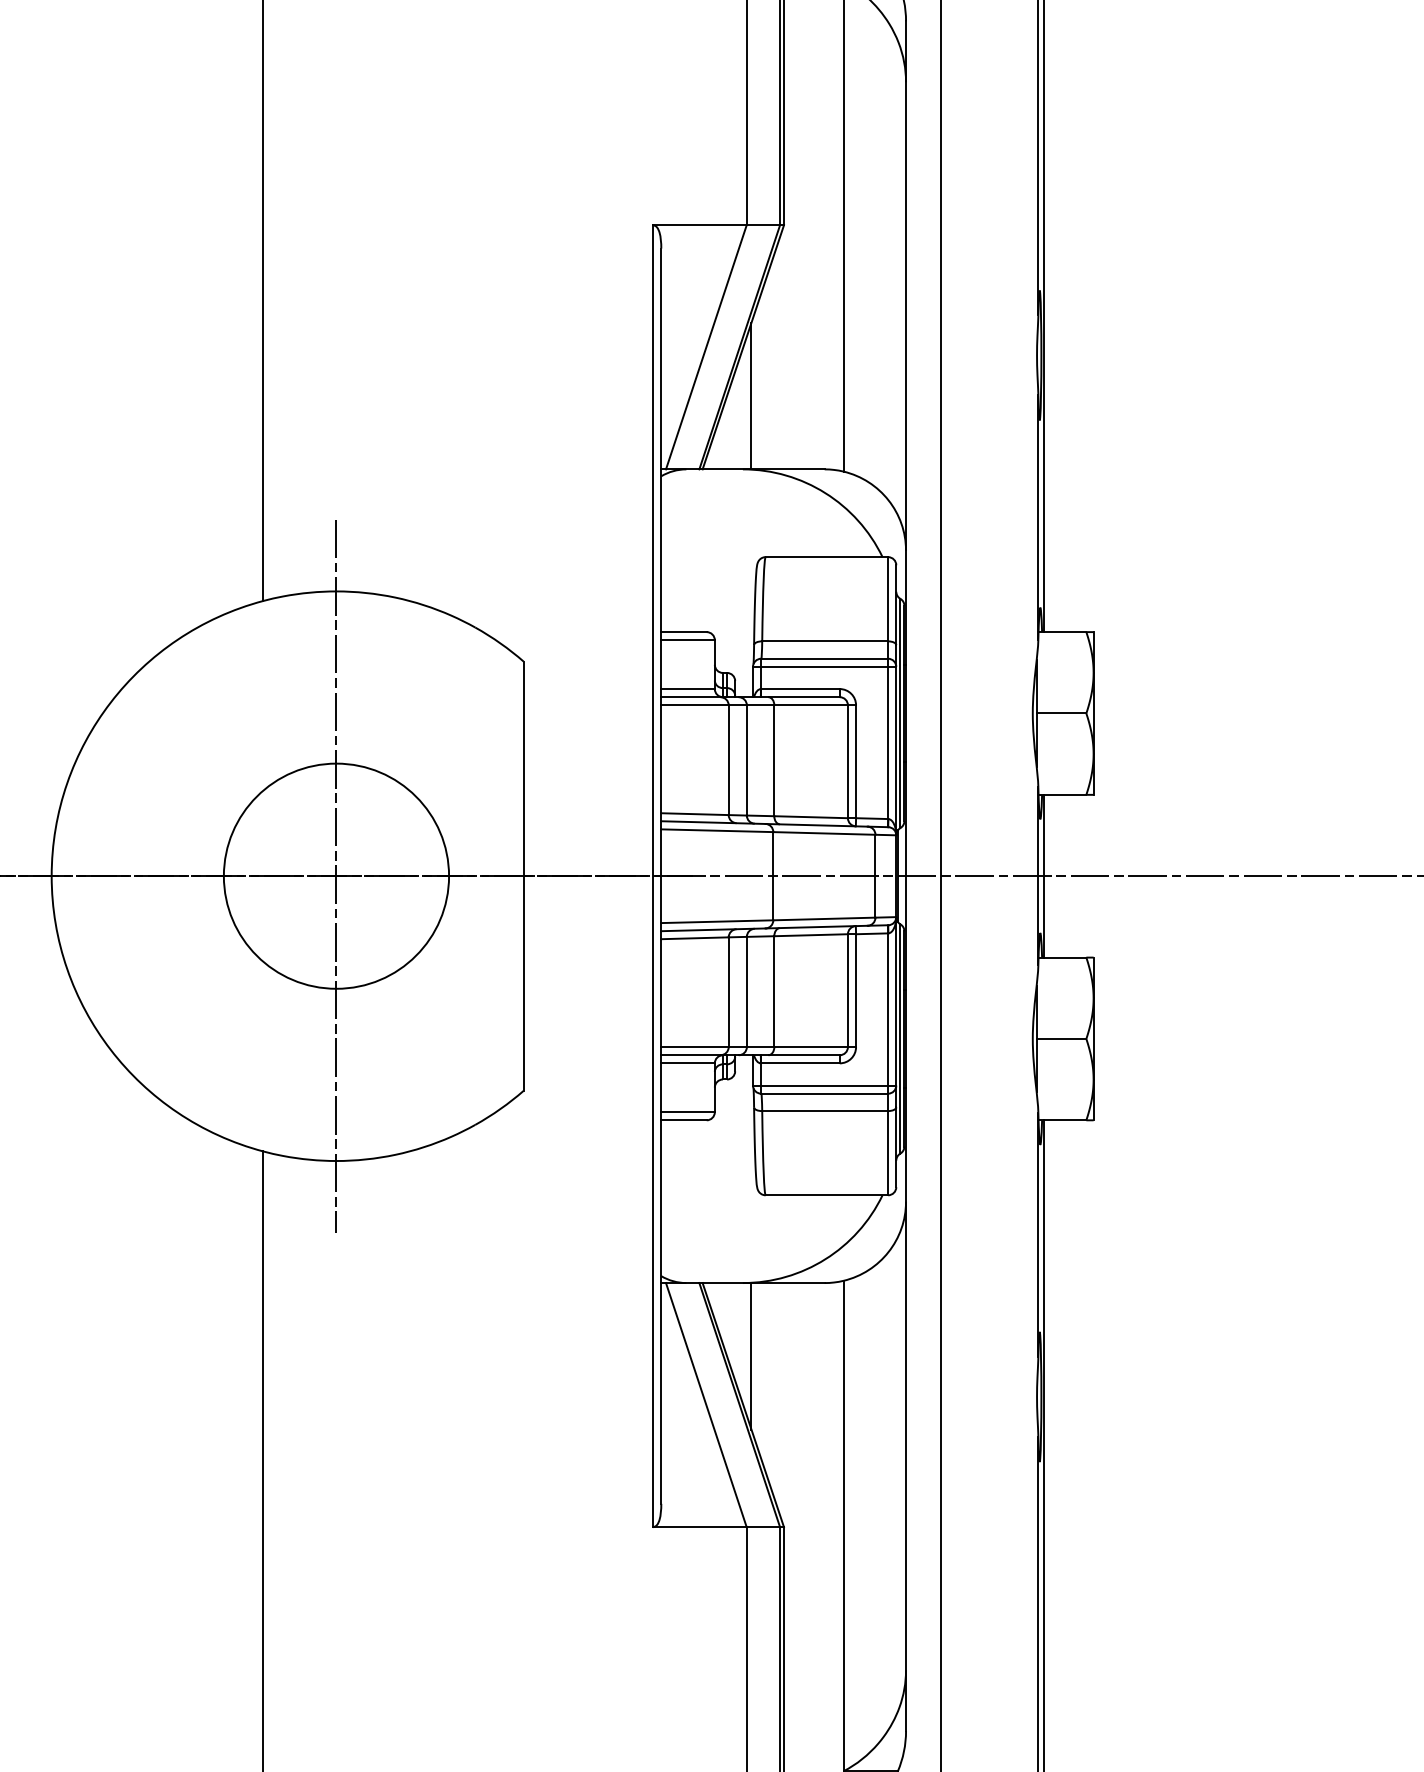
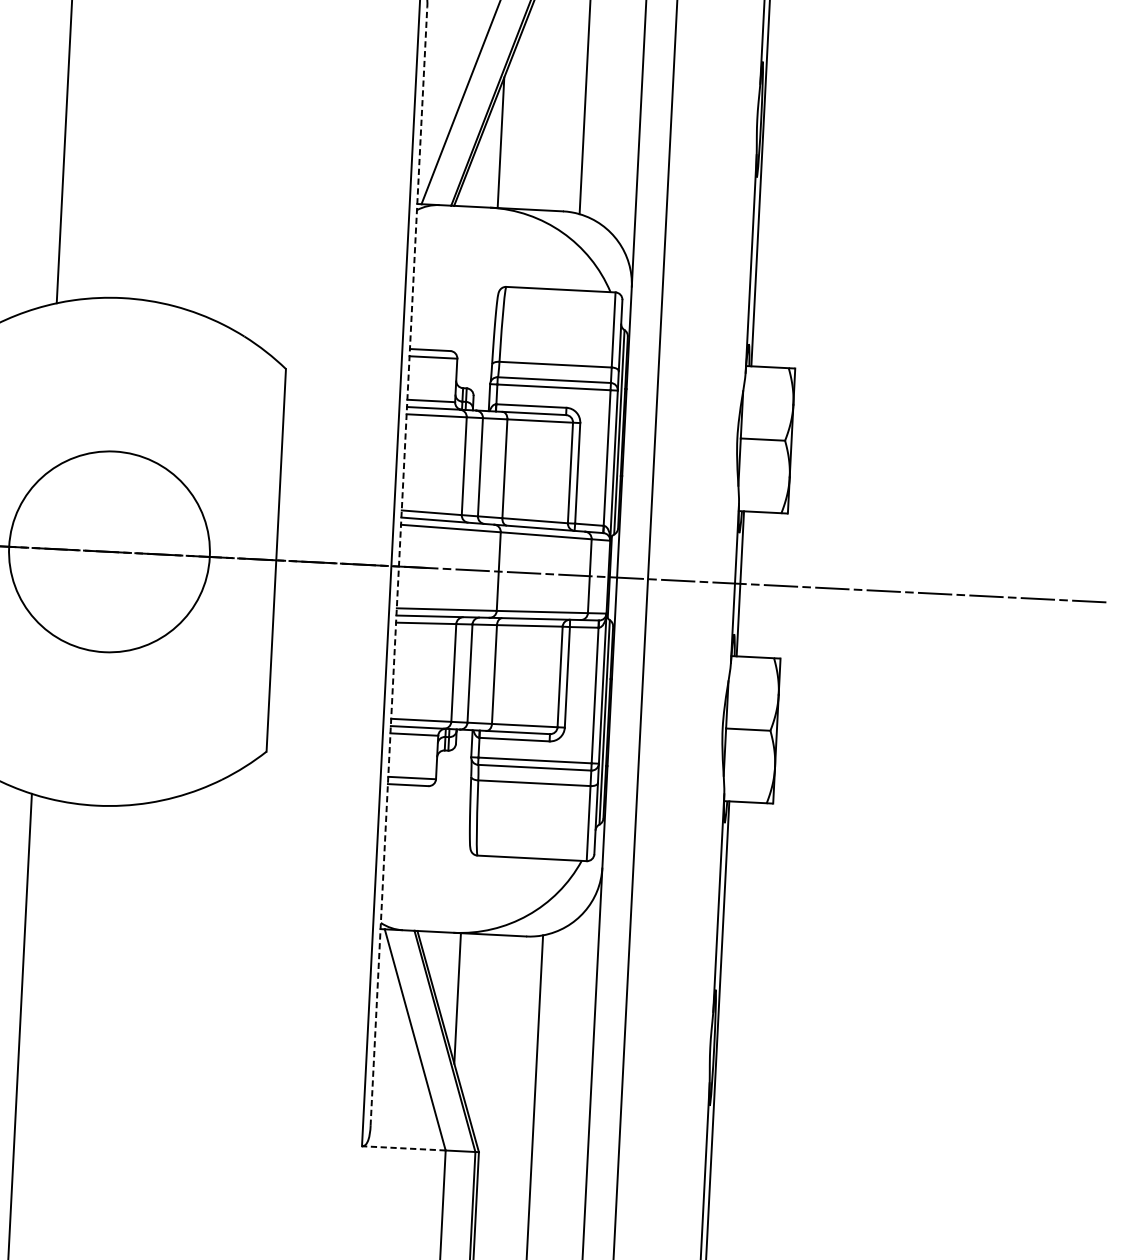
line: (336, 875) -> (109, 551), removed
line: (661, 876) -> (399, 566), solid -> dashed
line: (699, 1527) -> (403, 1148), solid -> dashed

